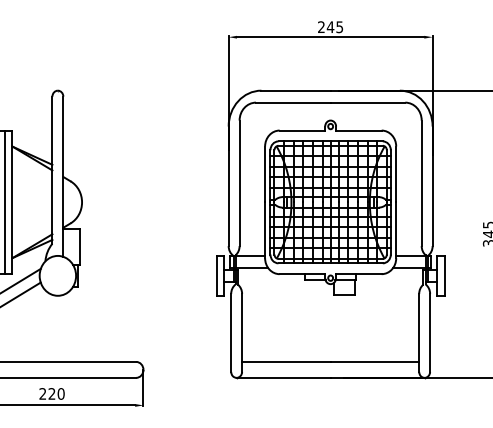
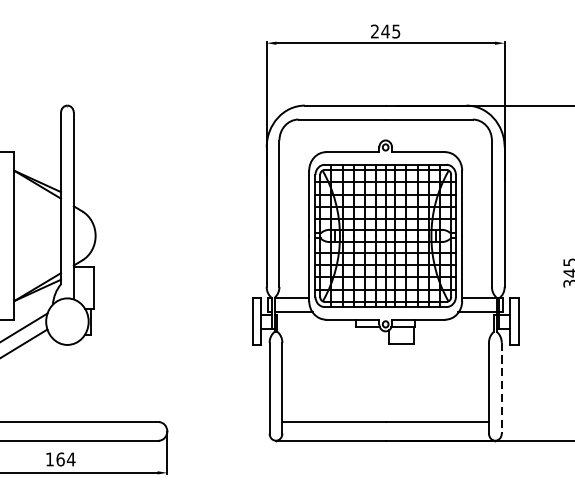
line: (5, 202) -> (6, 236), removed
line: (430, 333) -> (502, 388), solid -> dashed
text: (51, 393) -> (59, 458), 220 -> 164

